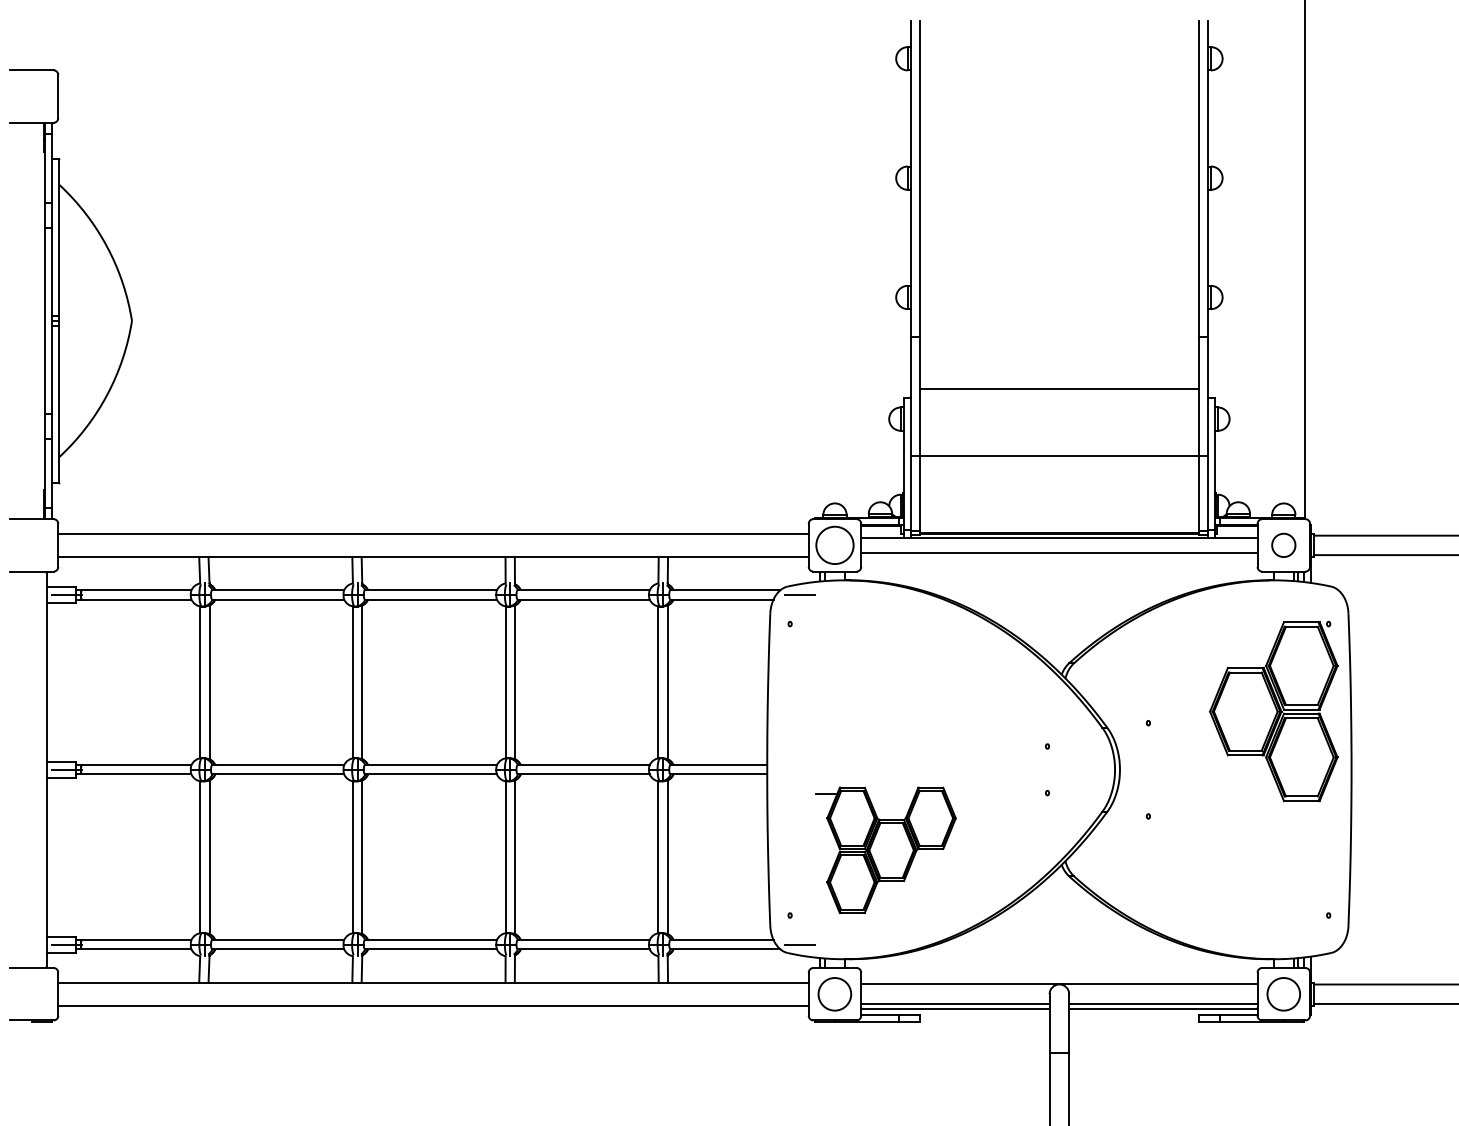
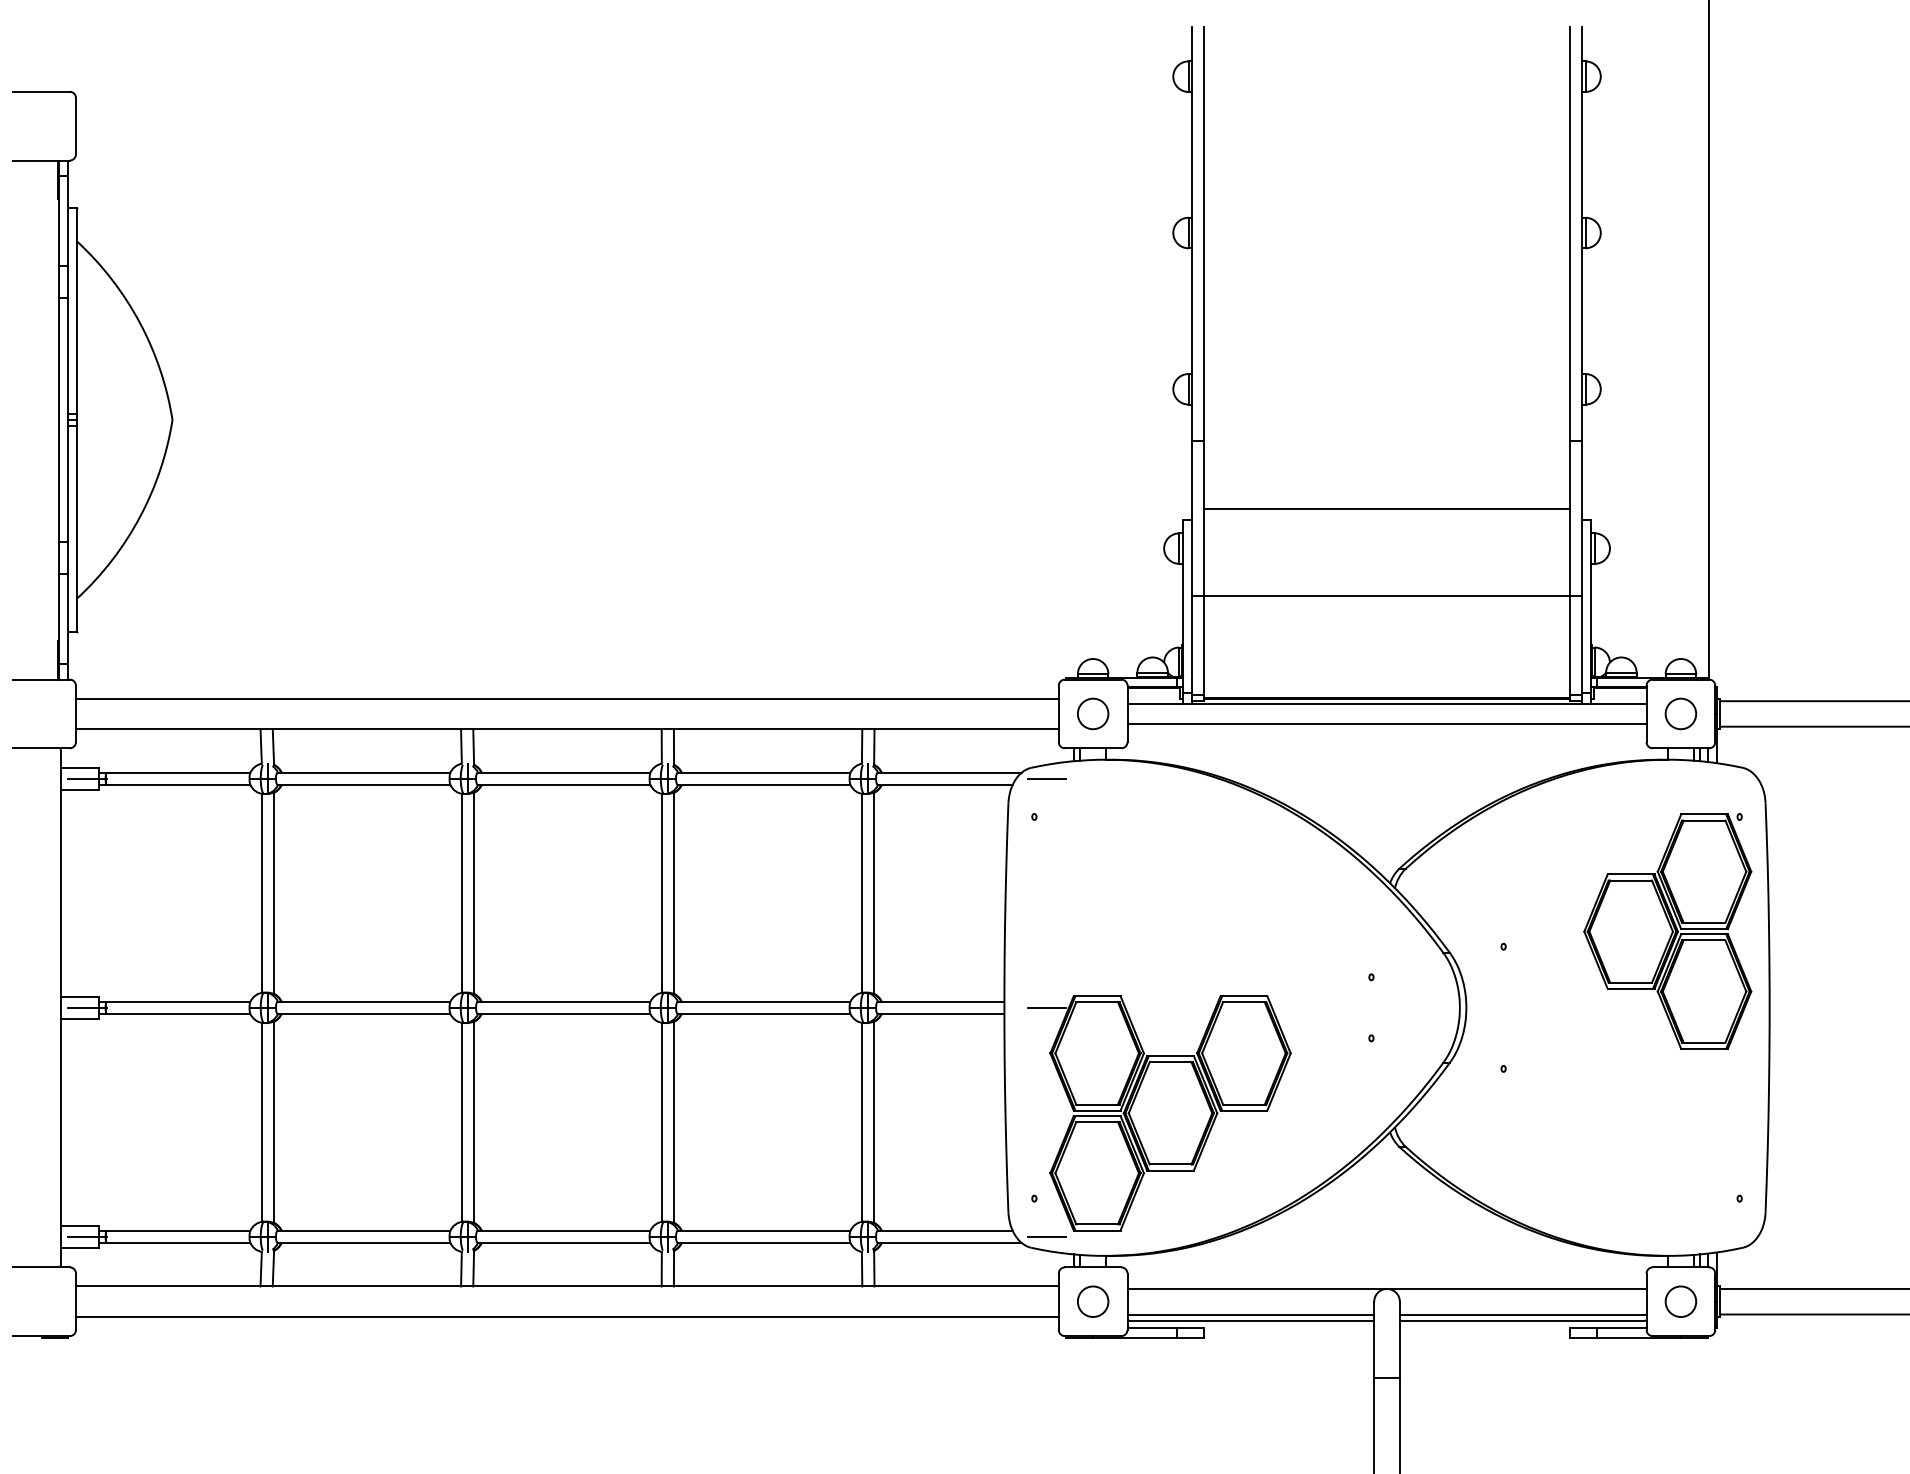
circle: (834, 545) -> (1092, 713), size x0.62
part: (885, 850) -> (1159, 1113), size x1.43
circle: (835, 994) -> (1093, 1301), size x0.71
circle: (1283, 994) -> (1680, 1301), size x0.71

